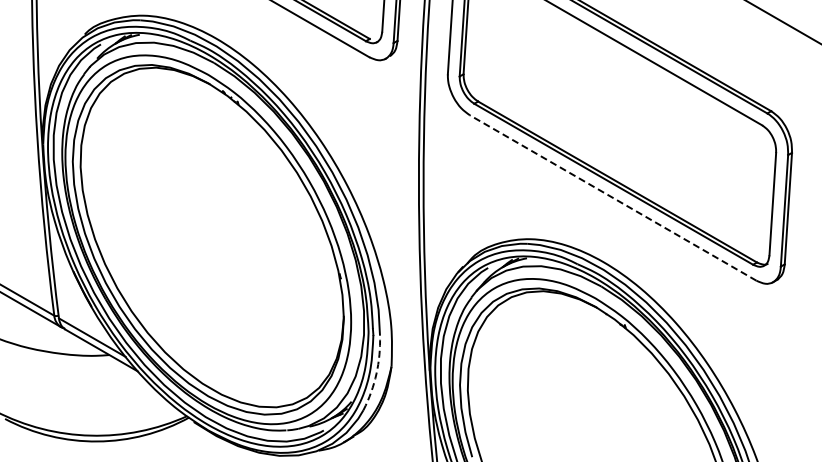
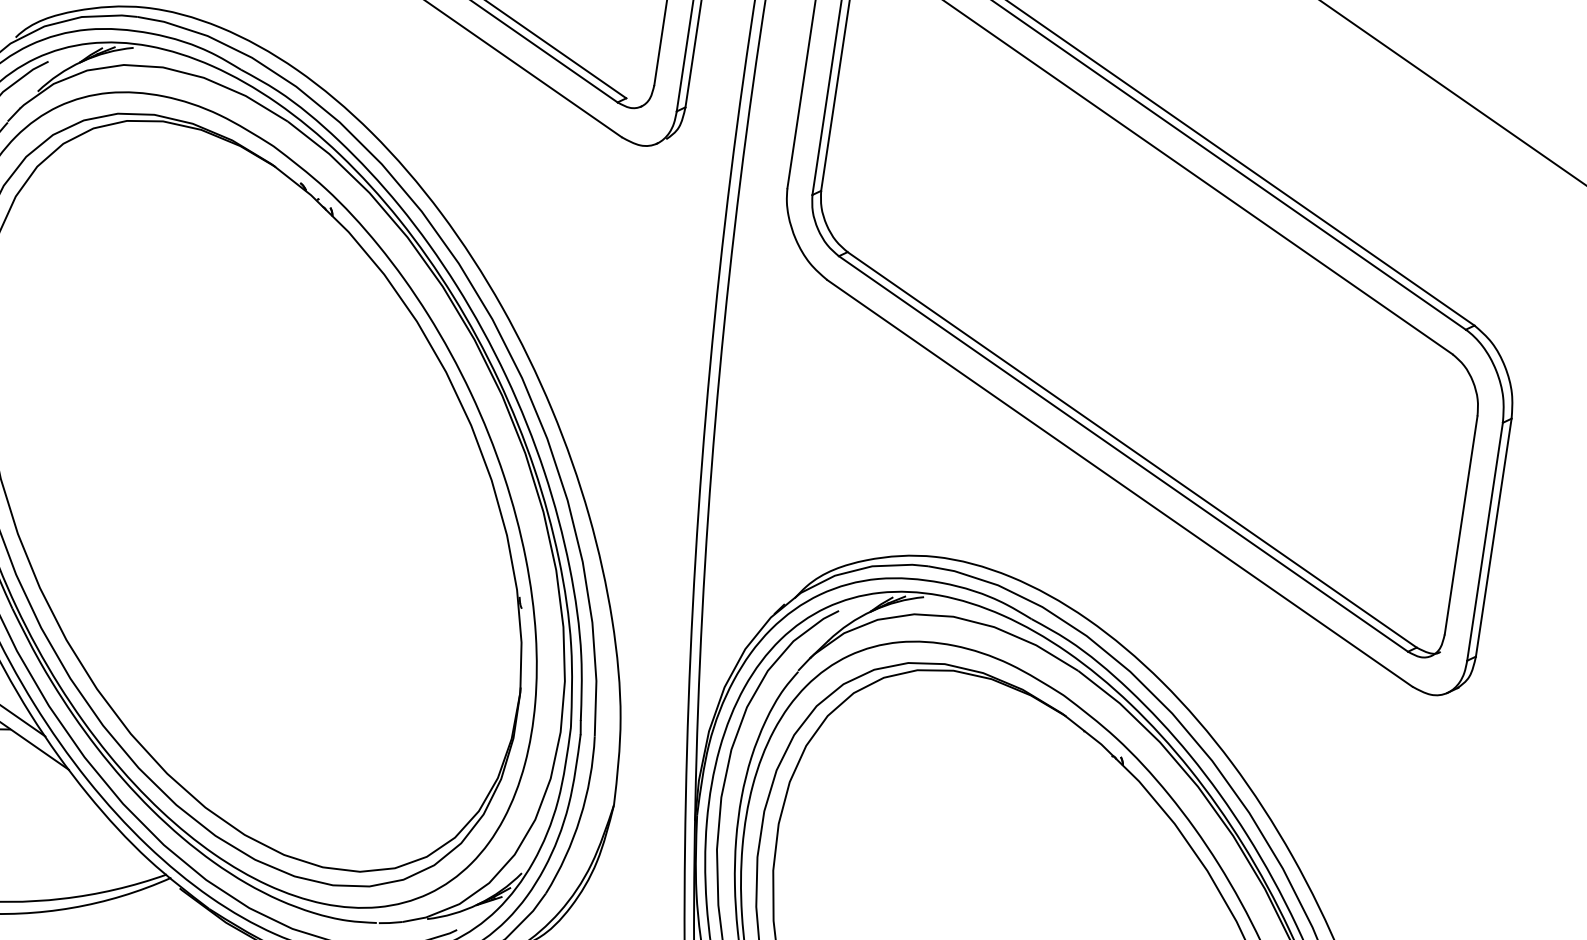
line: (612, 197) -> (1118, 482), dashed -> solid
arc: (376, 373) -> (580, 817), dashed -> solid

